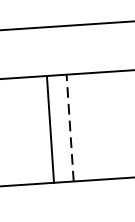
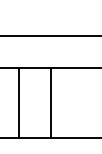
line: (70, 127) -> (51, 102), dashed -> solid
line: (51, 129) -> (19, 102), moved

